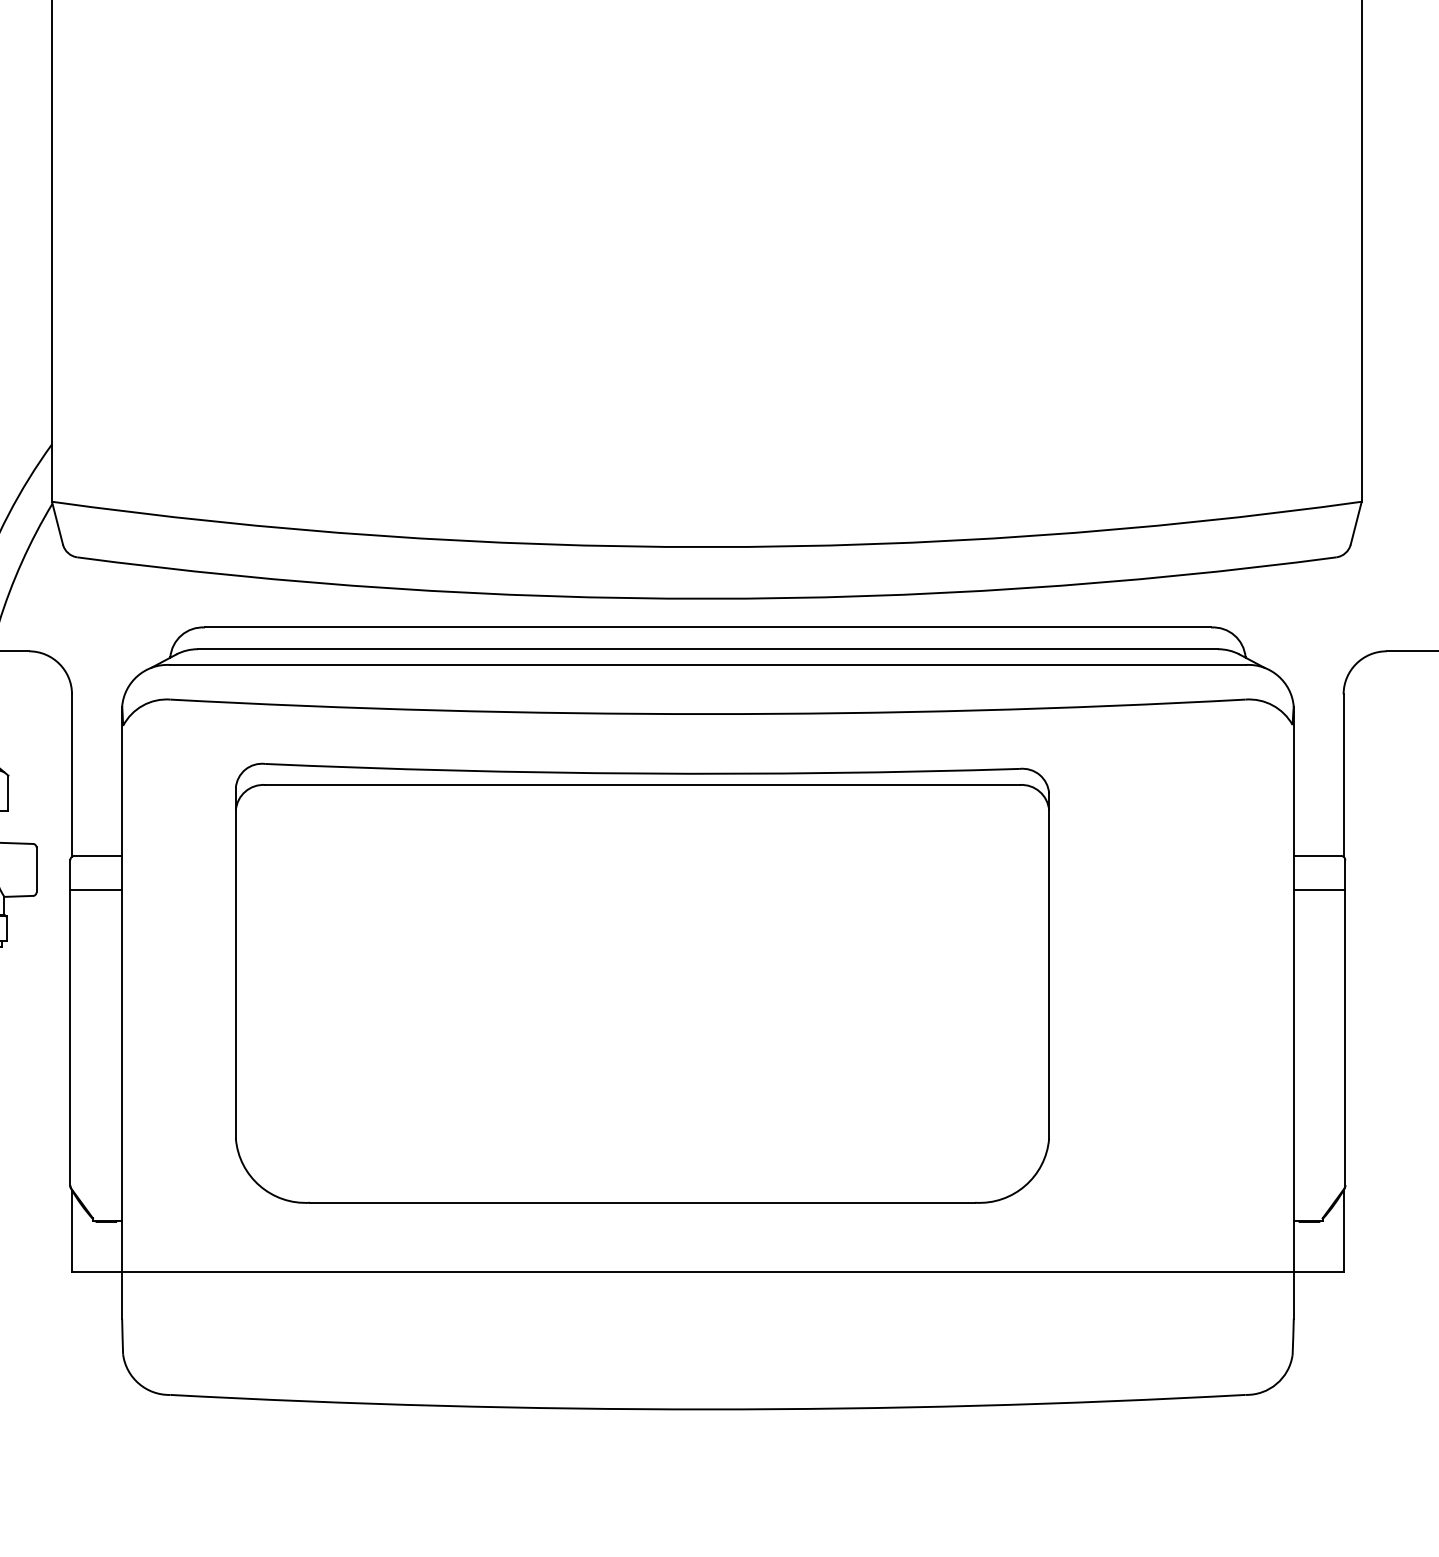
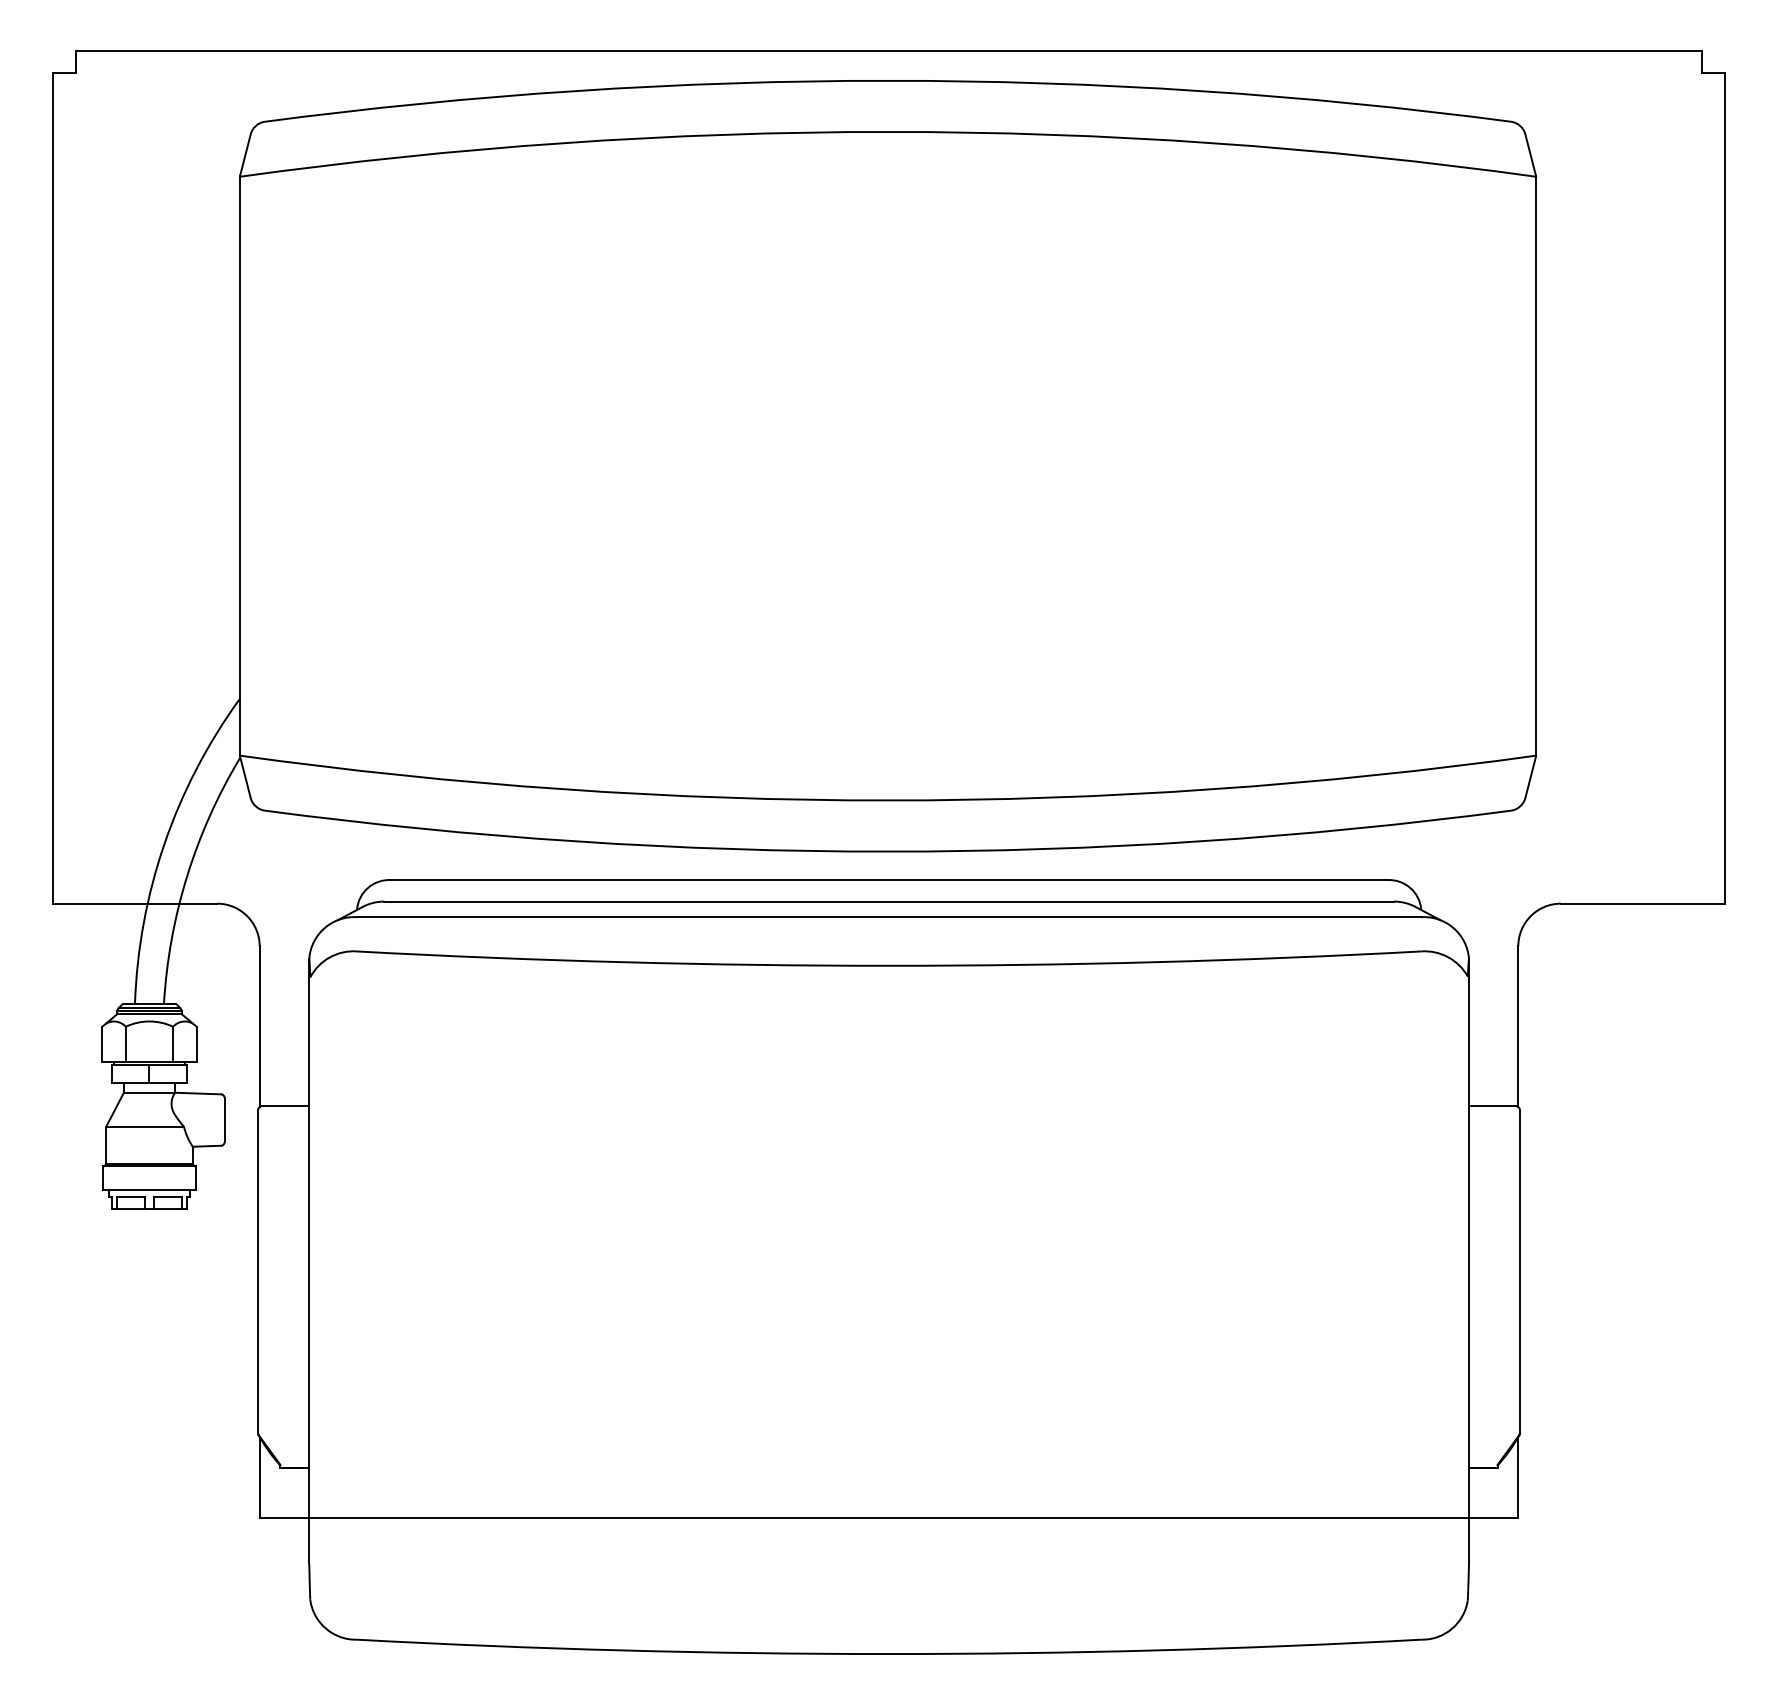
line: (96, 890) -> (283, 1140), removed
line: (1319, 890) -> (1494, 1140), removed
part: (642, 983) -> (824, 1232), removed

